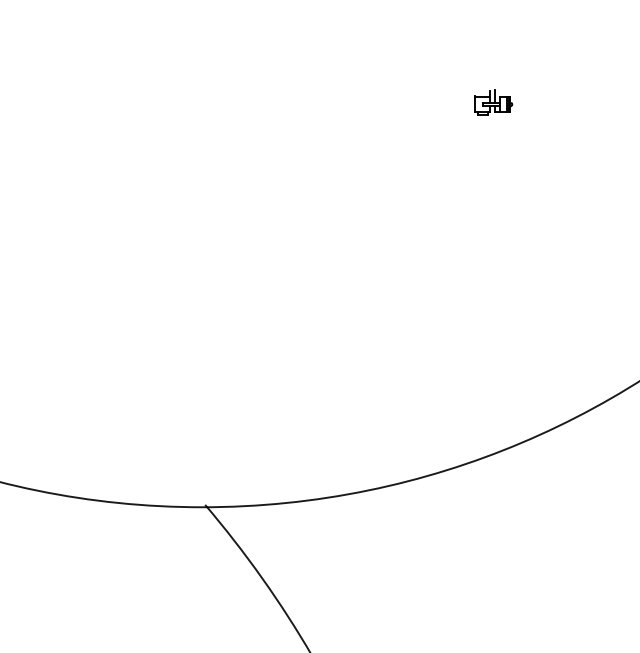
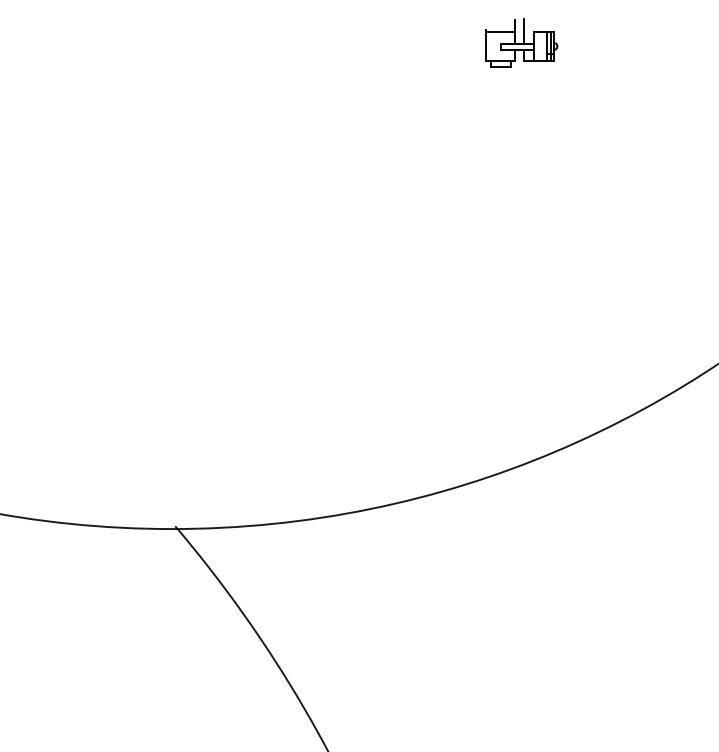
part: (493, 102) -> (521, 42), size x1.6

